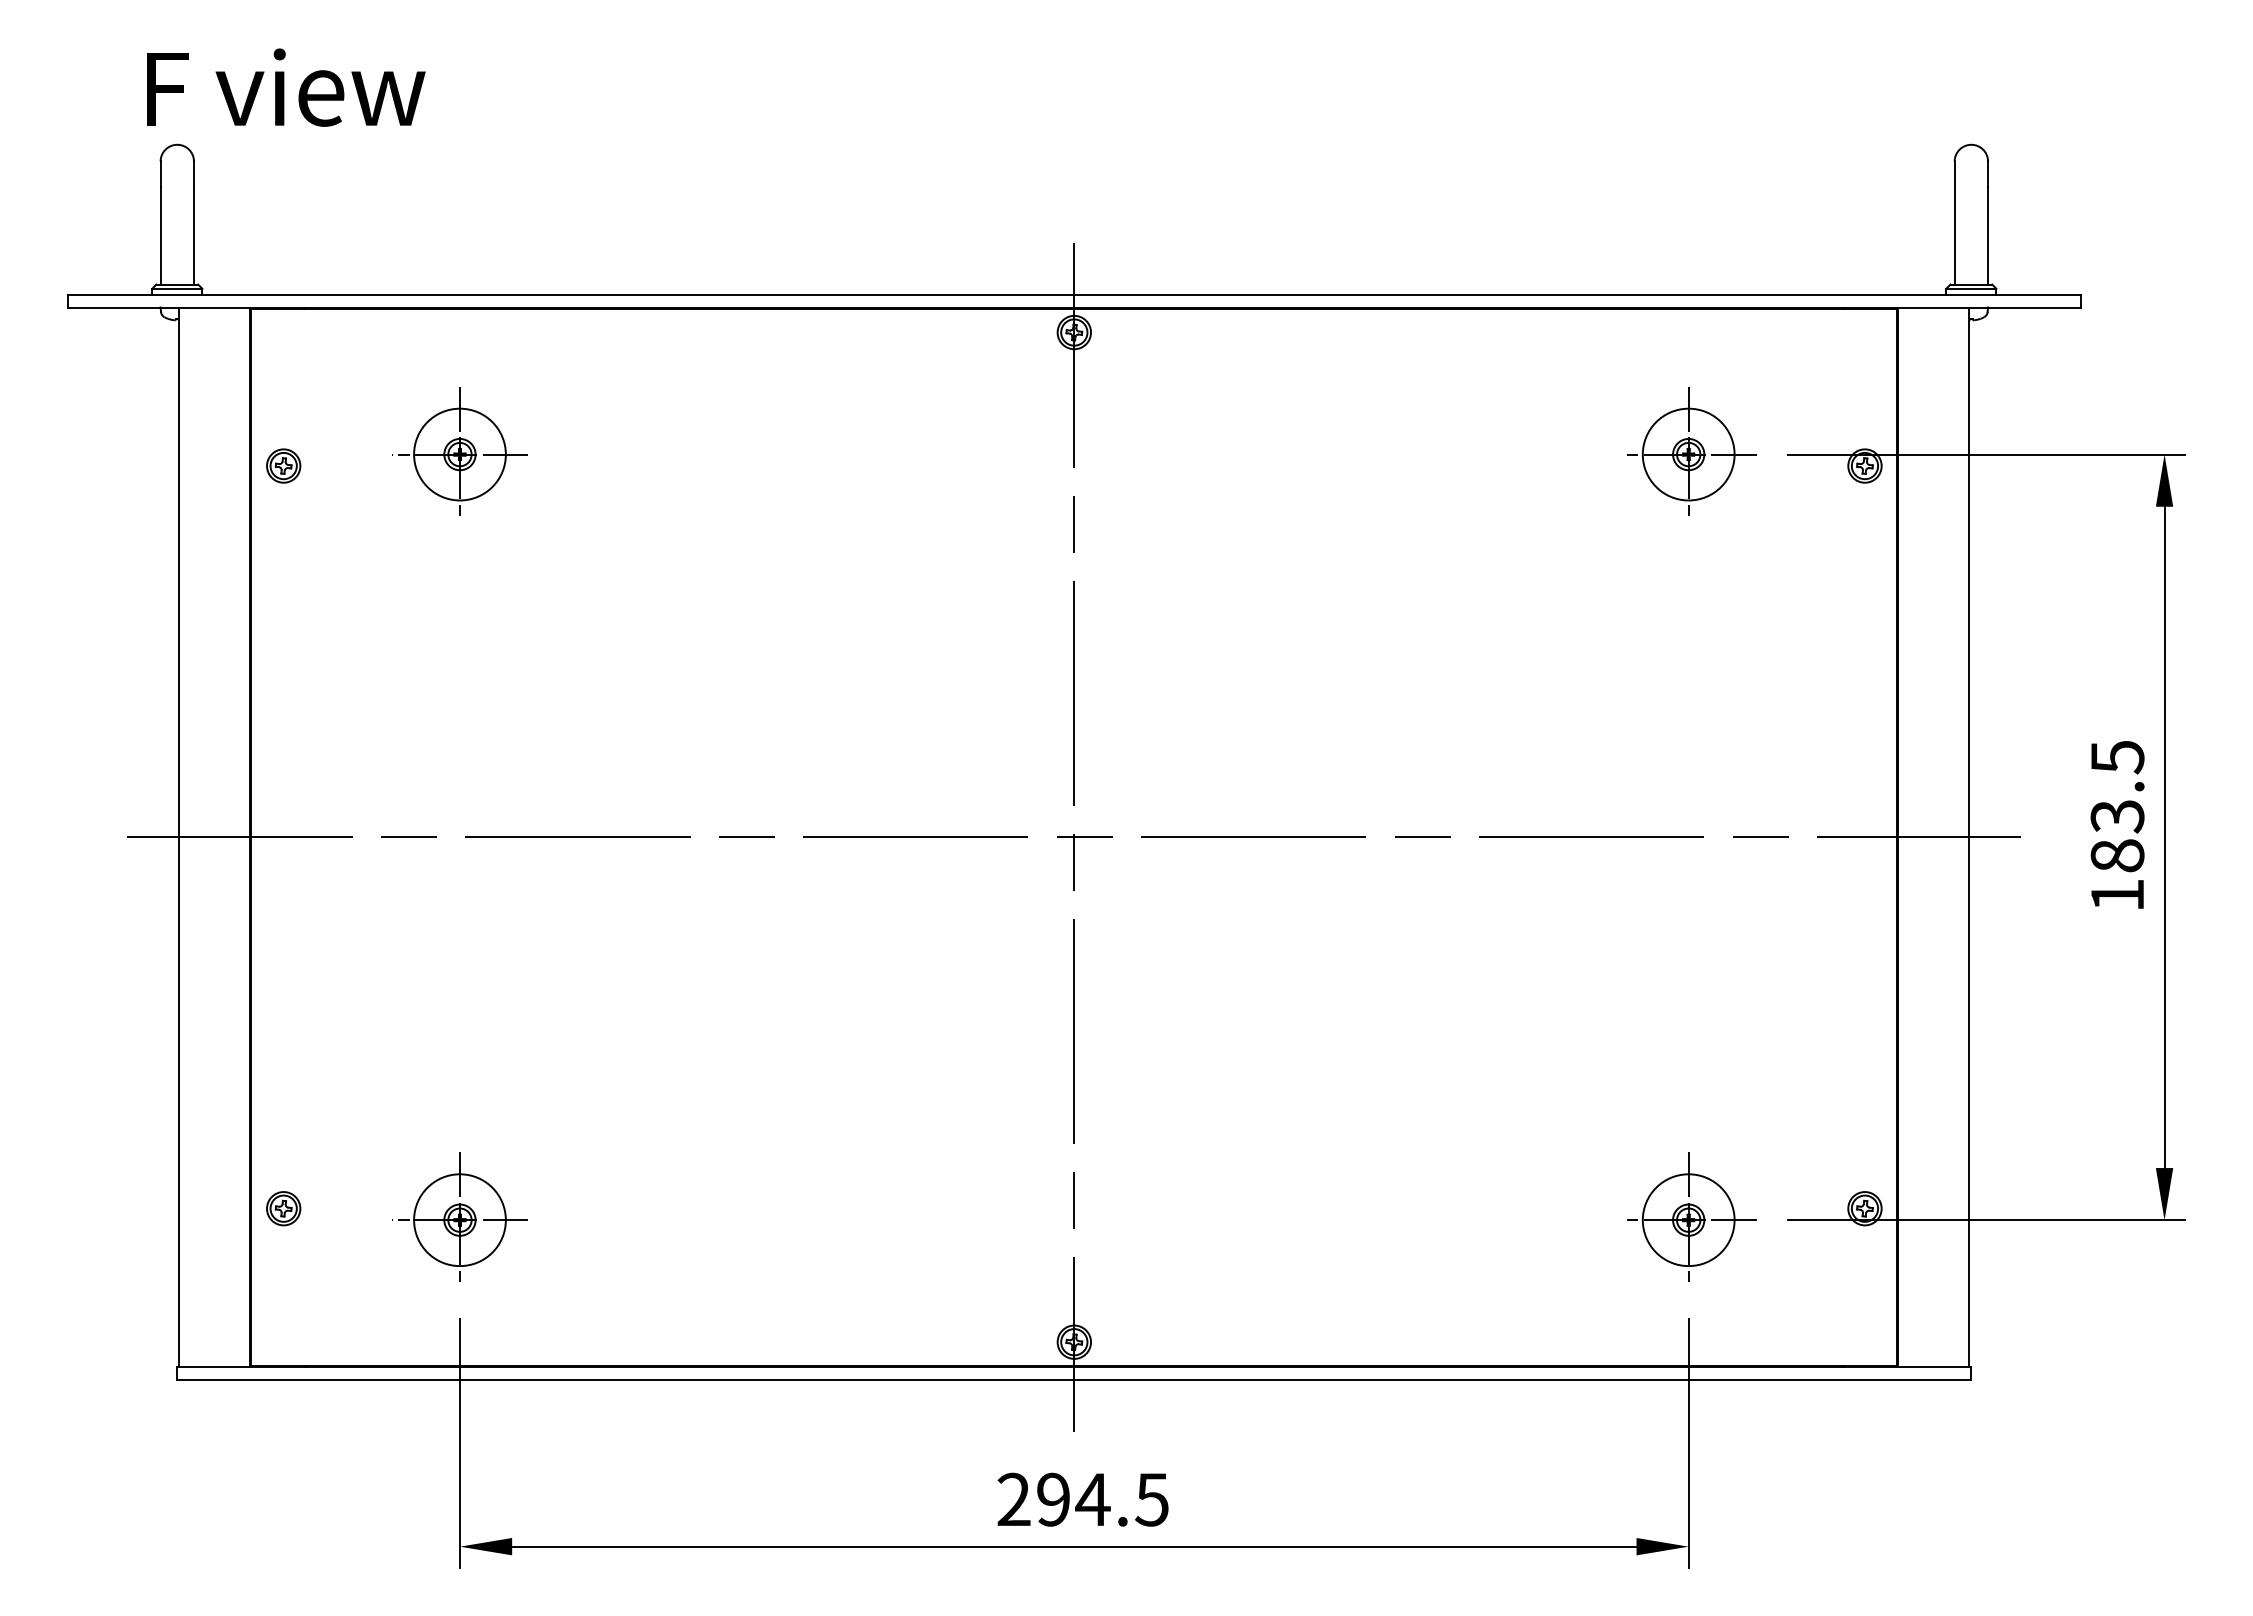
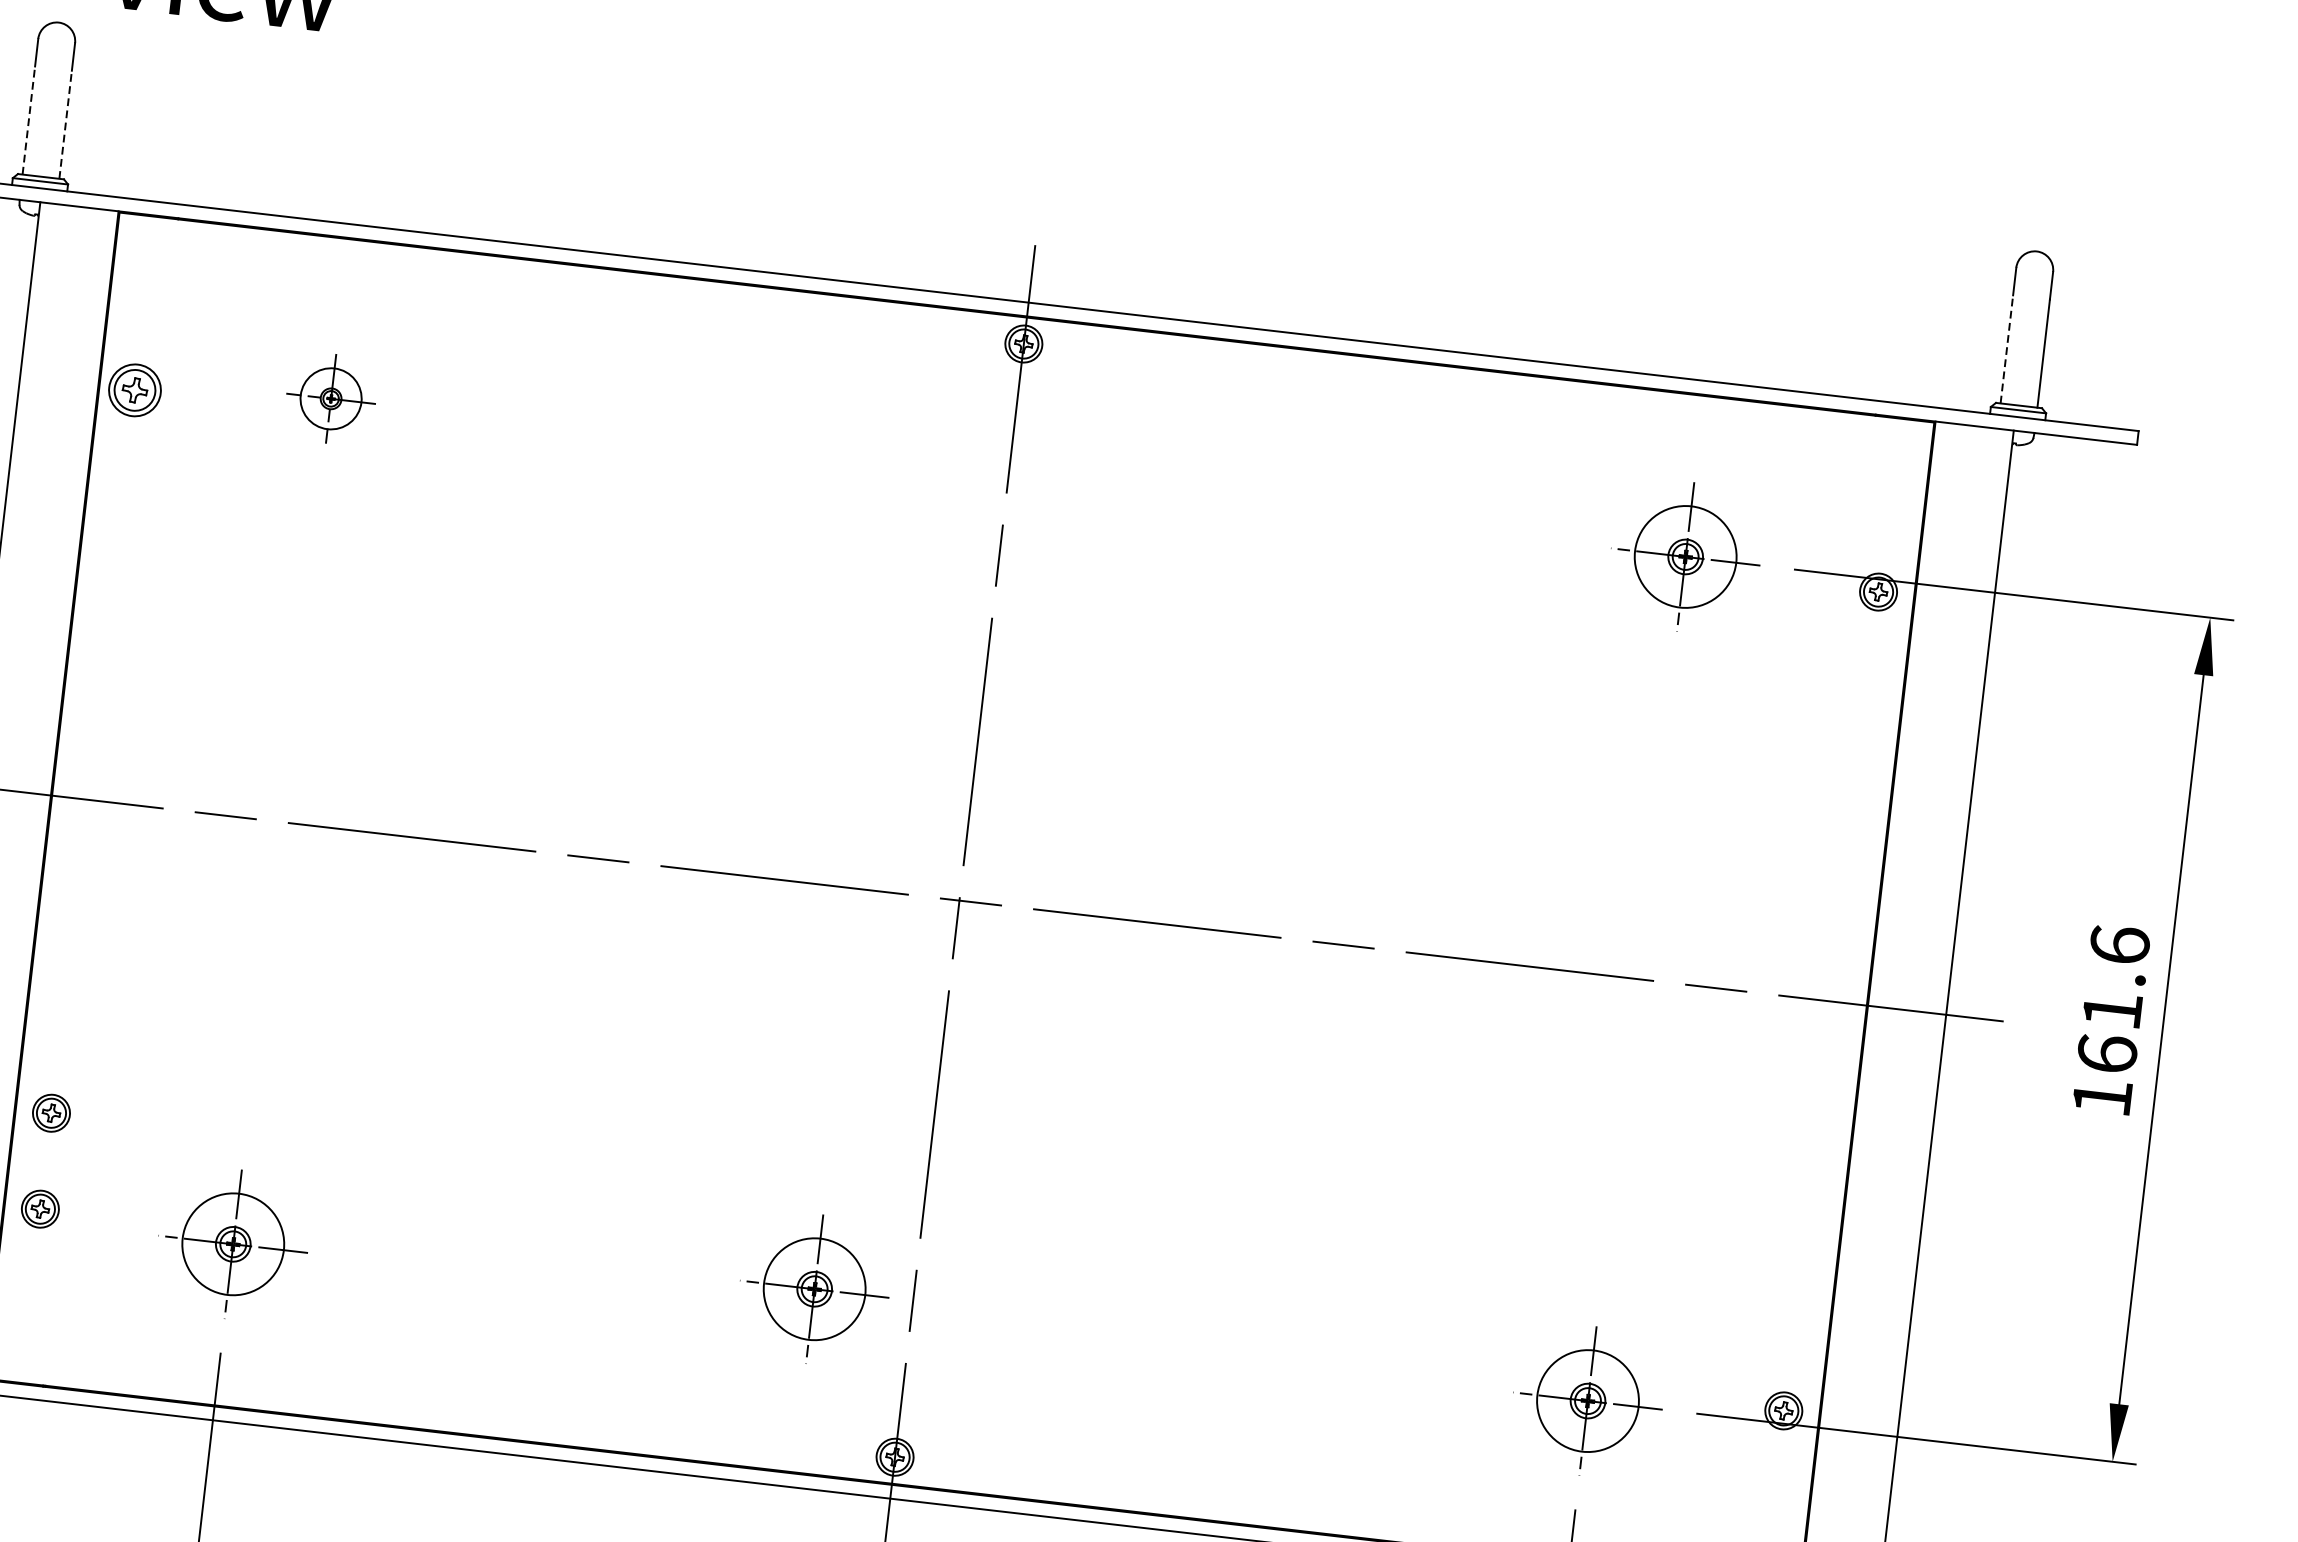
line: (160, 235) -> (28, 120), solid -> dashed
line: (194, 235) -> (66, 124), solid -> dashed
line: (1954, 235) -> (2006, 349), solid -> dashed
part: (459, 451) -> (330, 396), size x0.6
part: (283, 465) -> (134, 389), size x1.4
text: (2117, 806) -> (2113, 999), 183.5 -> 161.6
part: (283, 1121) -> (51, 1113), added
part: (984, 1196) -> (814, 1285), added

